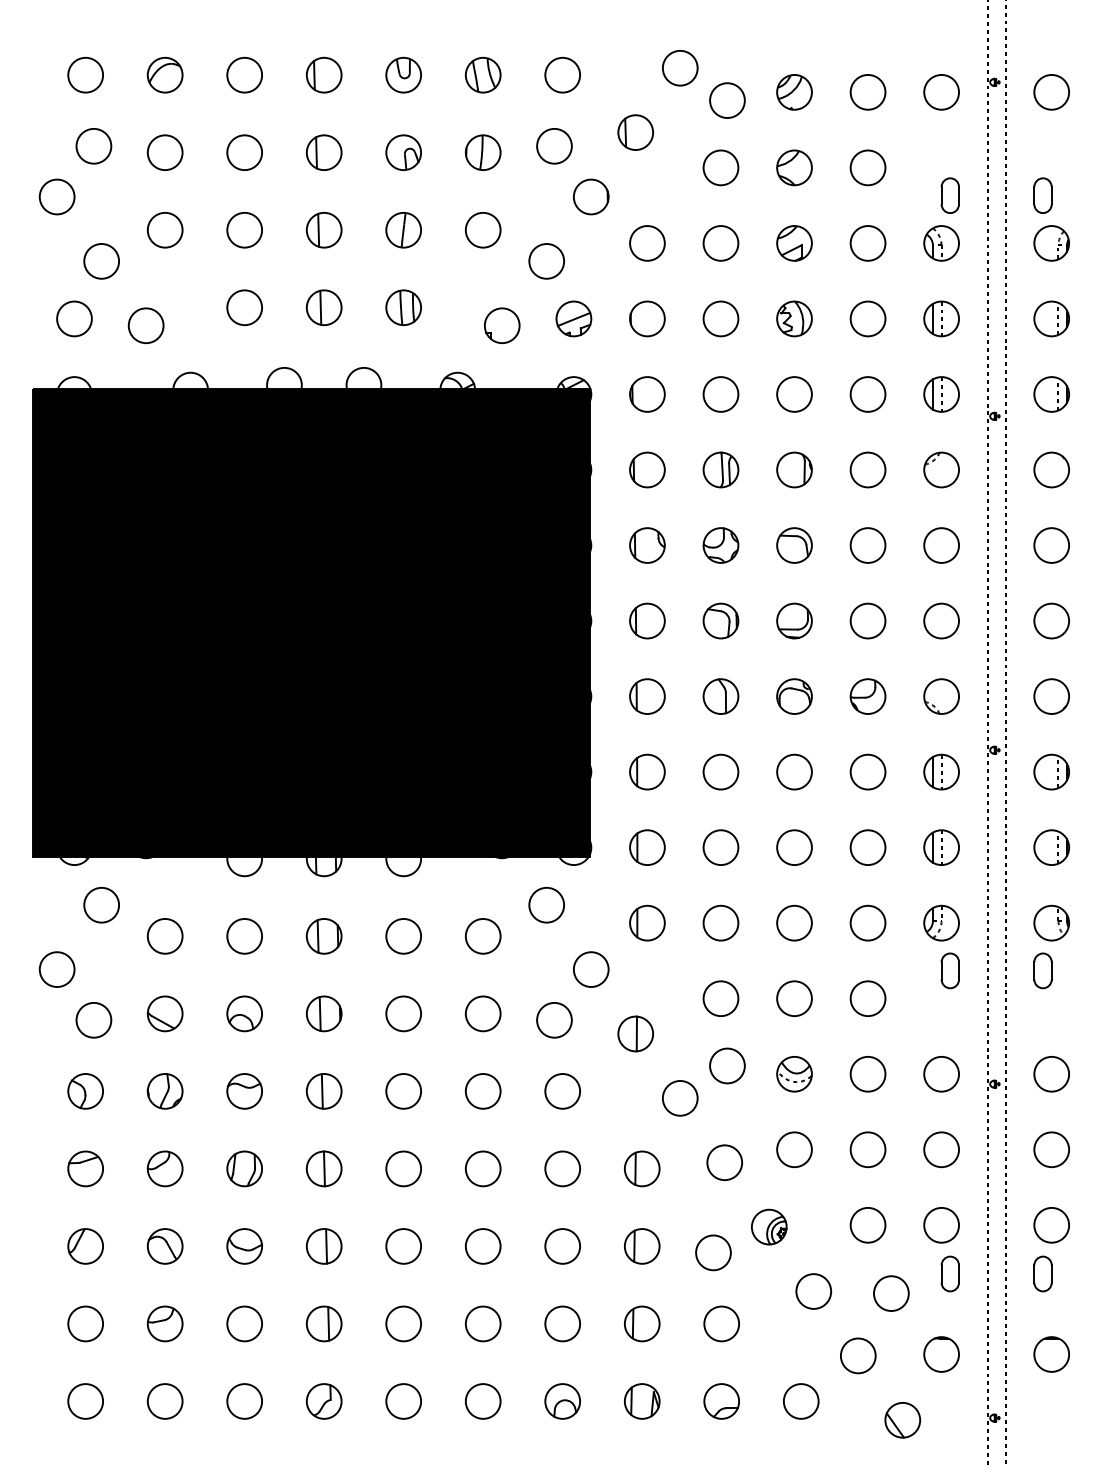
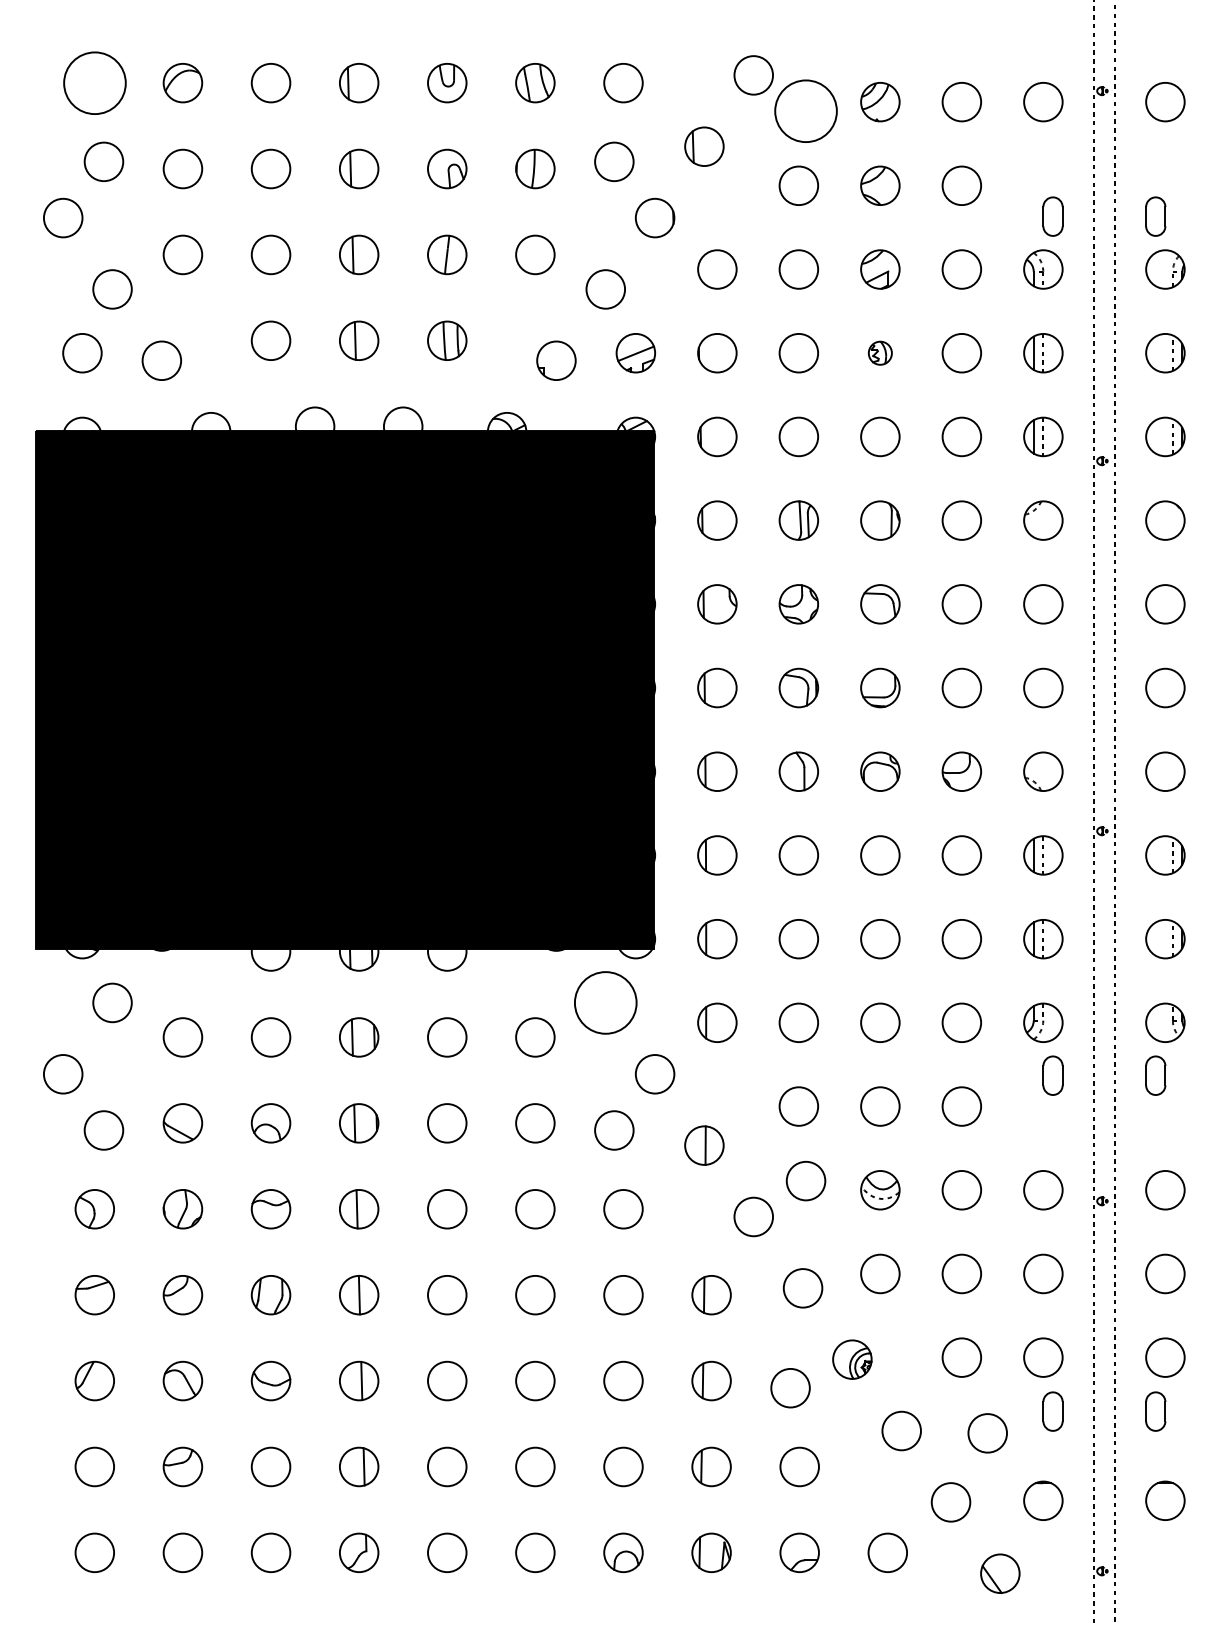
circle: (85, 74) -> (94, 82), size x1.6
circle: (727, 100) -> (806, 111), size x1.6
part: (794, 318) -> (880, 352), size x0.6
circle: (546, 904) -> (605, 1002), size x1.6

